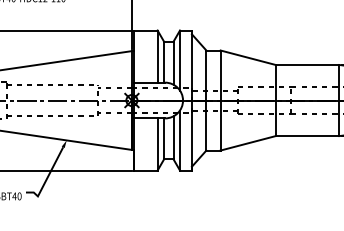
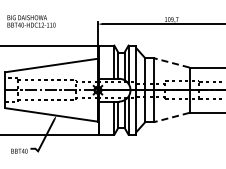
line: (247, 57) -> (171, 62), solid -> dashed
line: (247, 143) -> (171, 117), solid -> dashed

